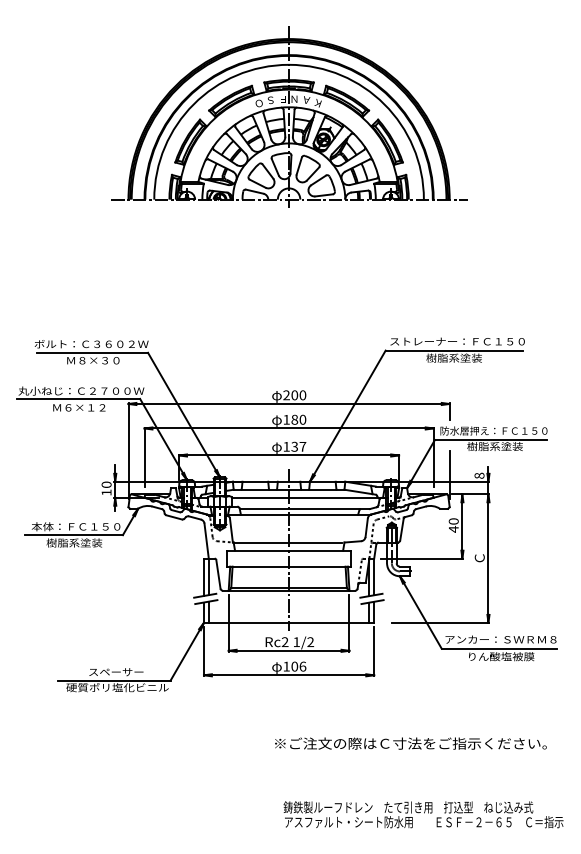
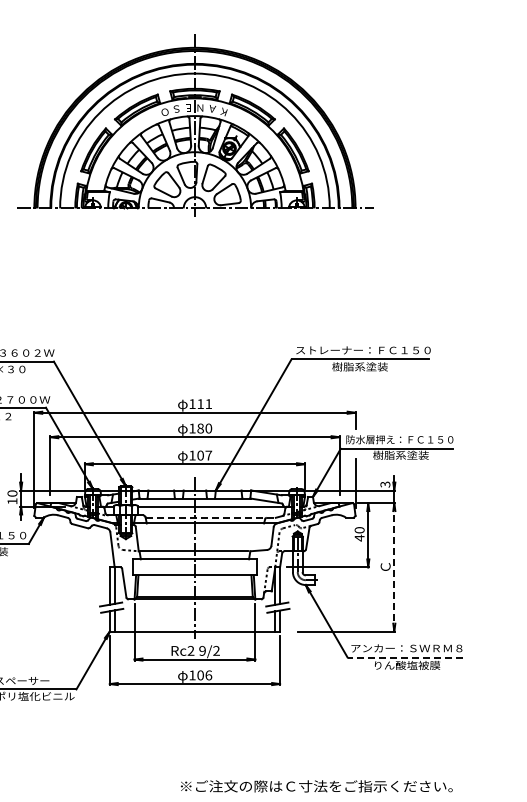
text: (294, 395) -> (200, 404), 200 -> 111
text: (294, 446) -> (200, 455), 137 -> 107
text: (479, 475) -> (385, 484), 8 -> 3
line: (305, 509) -> (211, 518), solid -> dashed
line: (488, 558) -> (394, 567), solid -> dashed
text: (296, 642) -> (202, 651), 1/2 -> 9/2
line: (499, 648) -> (405, 657), solid -> dashed
text: (410, 743) -> (316, 786), moved

